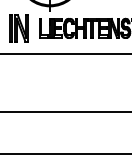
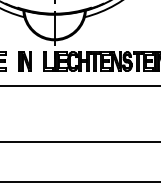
part: (18, 28) -> (24, 61), size x0.71

